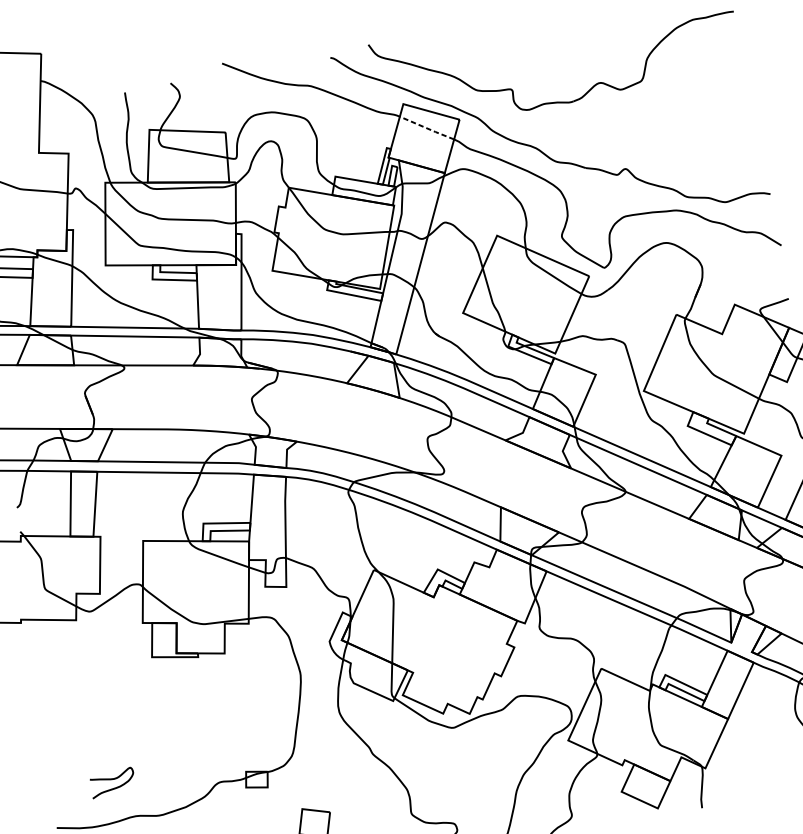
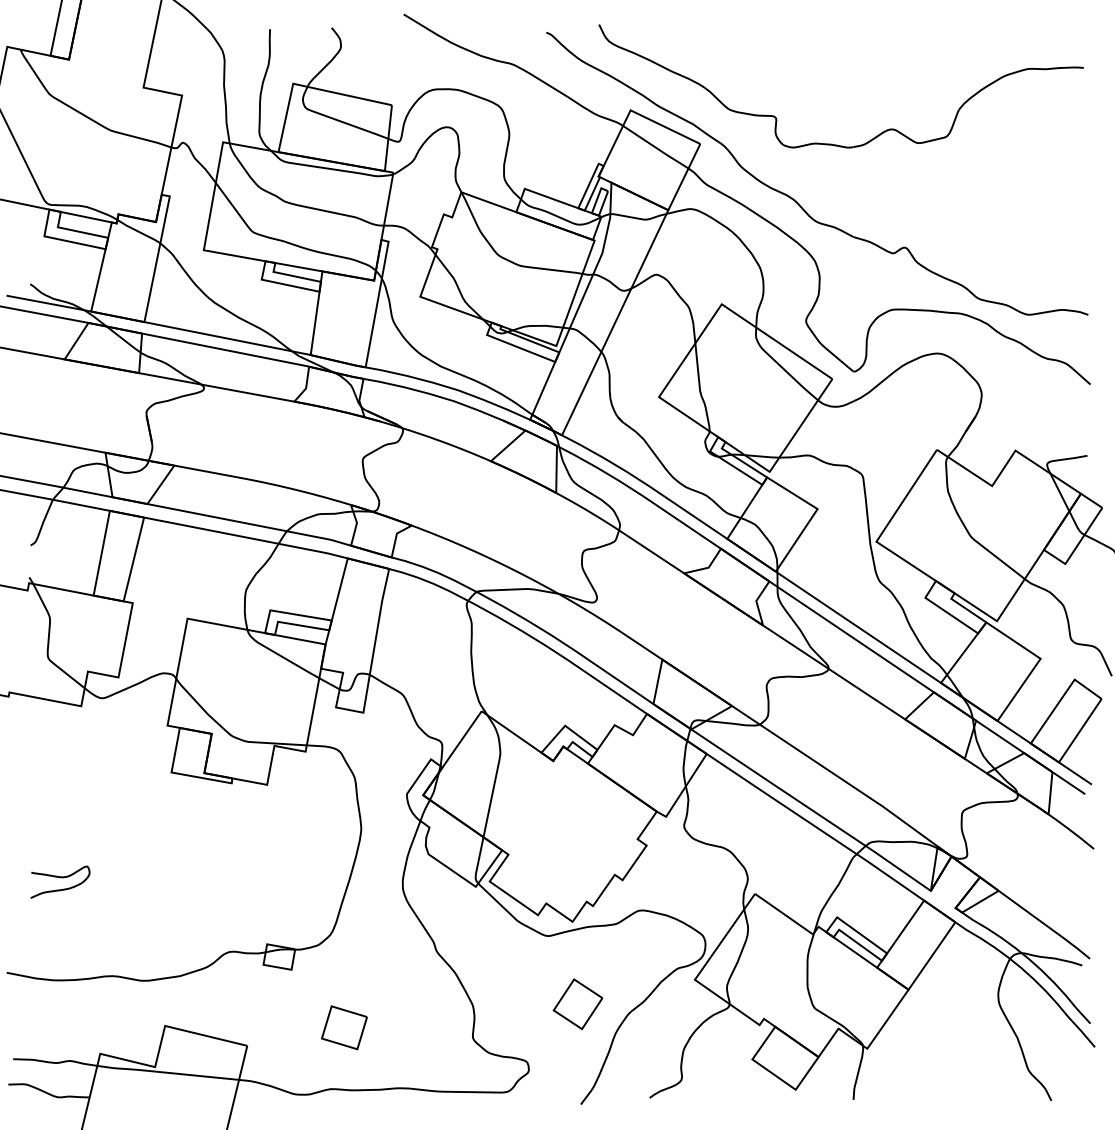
line: (427, 128) -> (656, 147), dashed -> solid
part: (484, 774) -> (577, 1004), added
curve: (112, 780) -> (60, 878), moved

